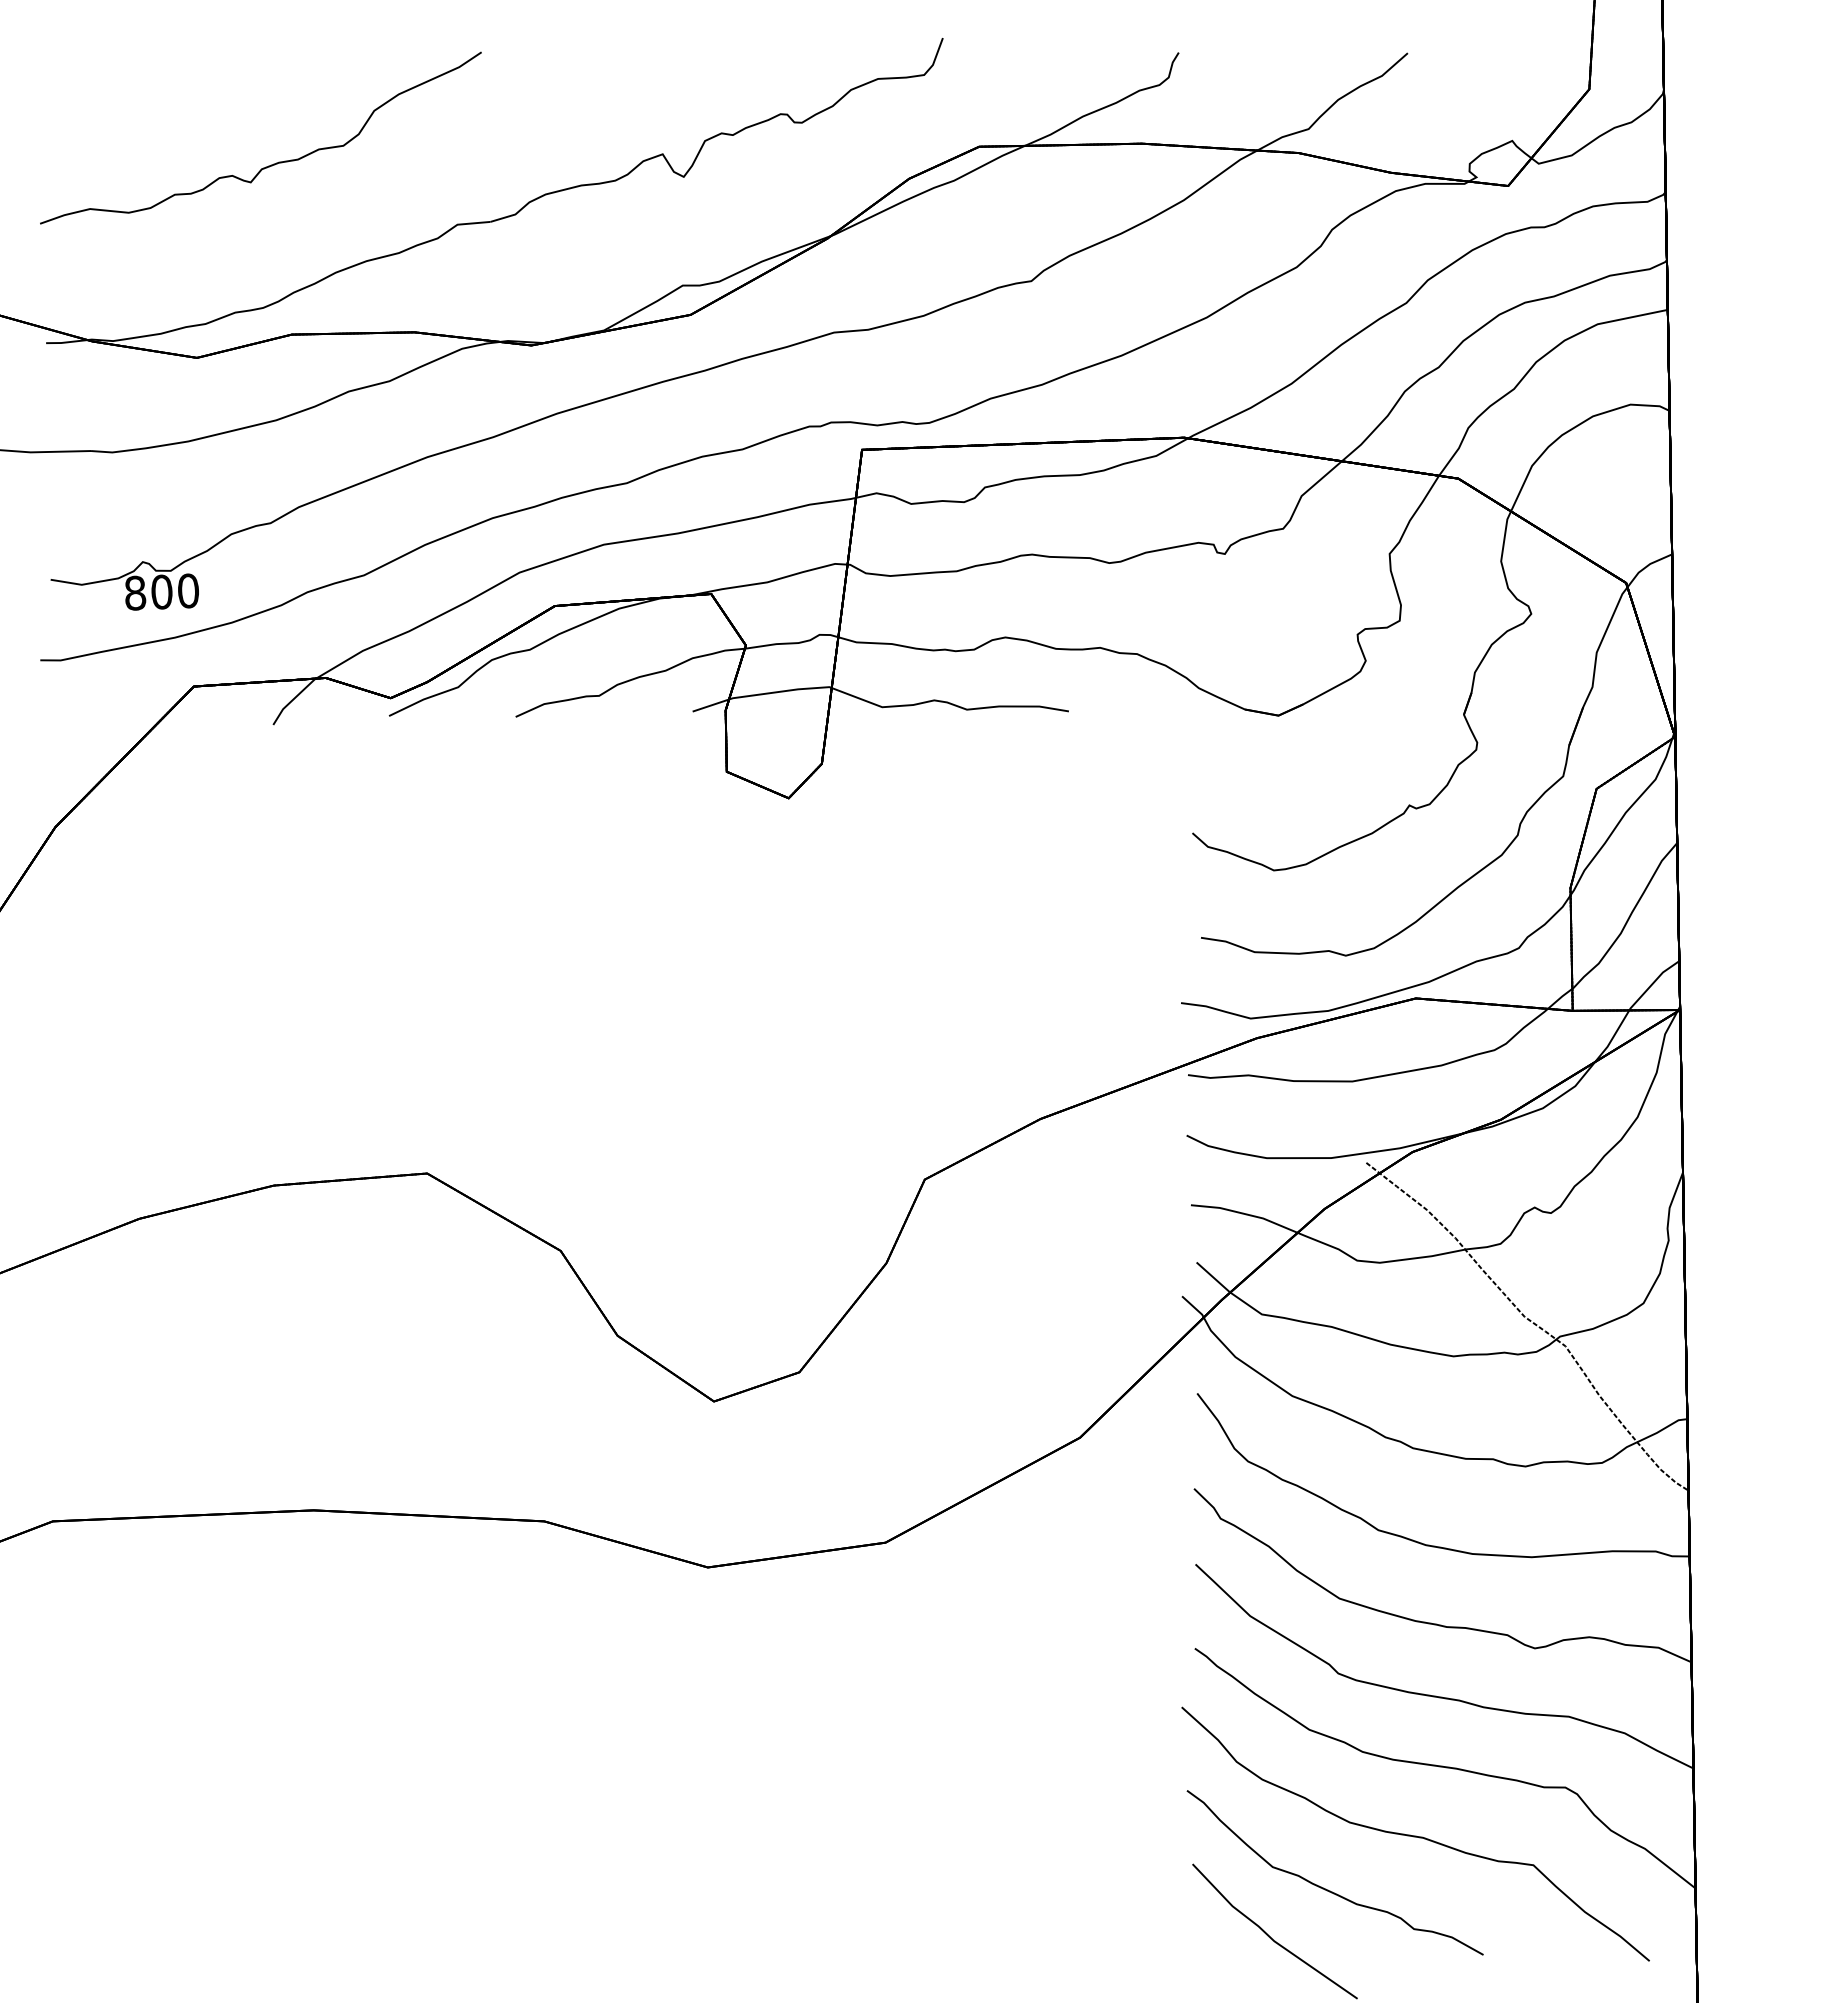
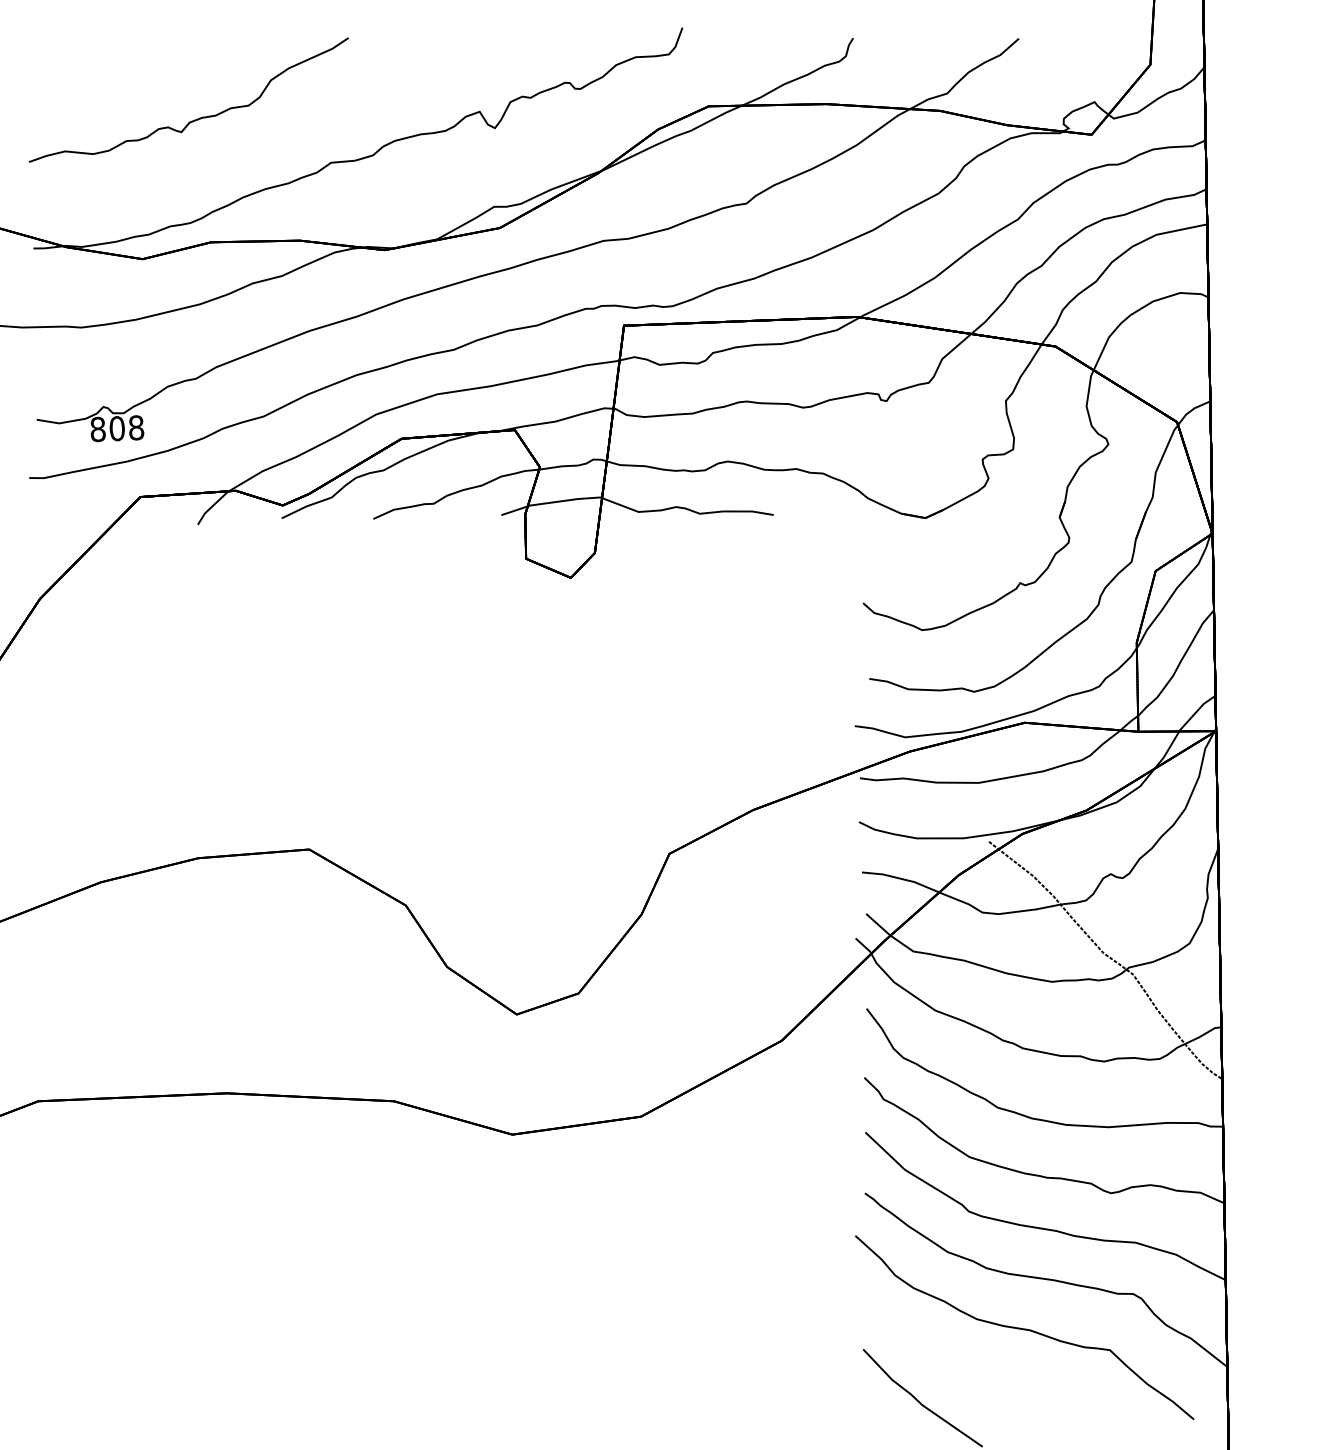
text: (188, 590) -> (136, 427), 800 -> 808
part: (1328, 1889) -> (961, 1367), removed

